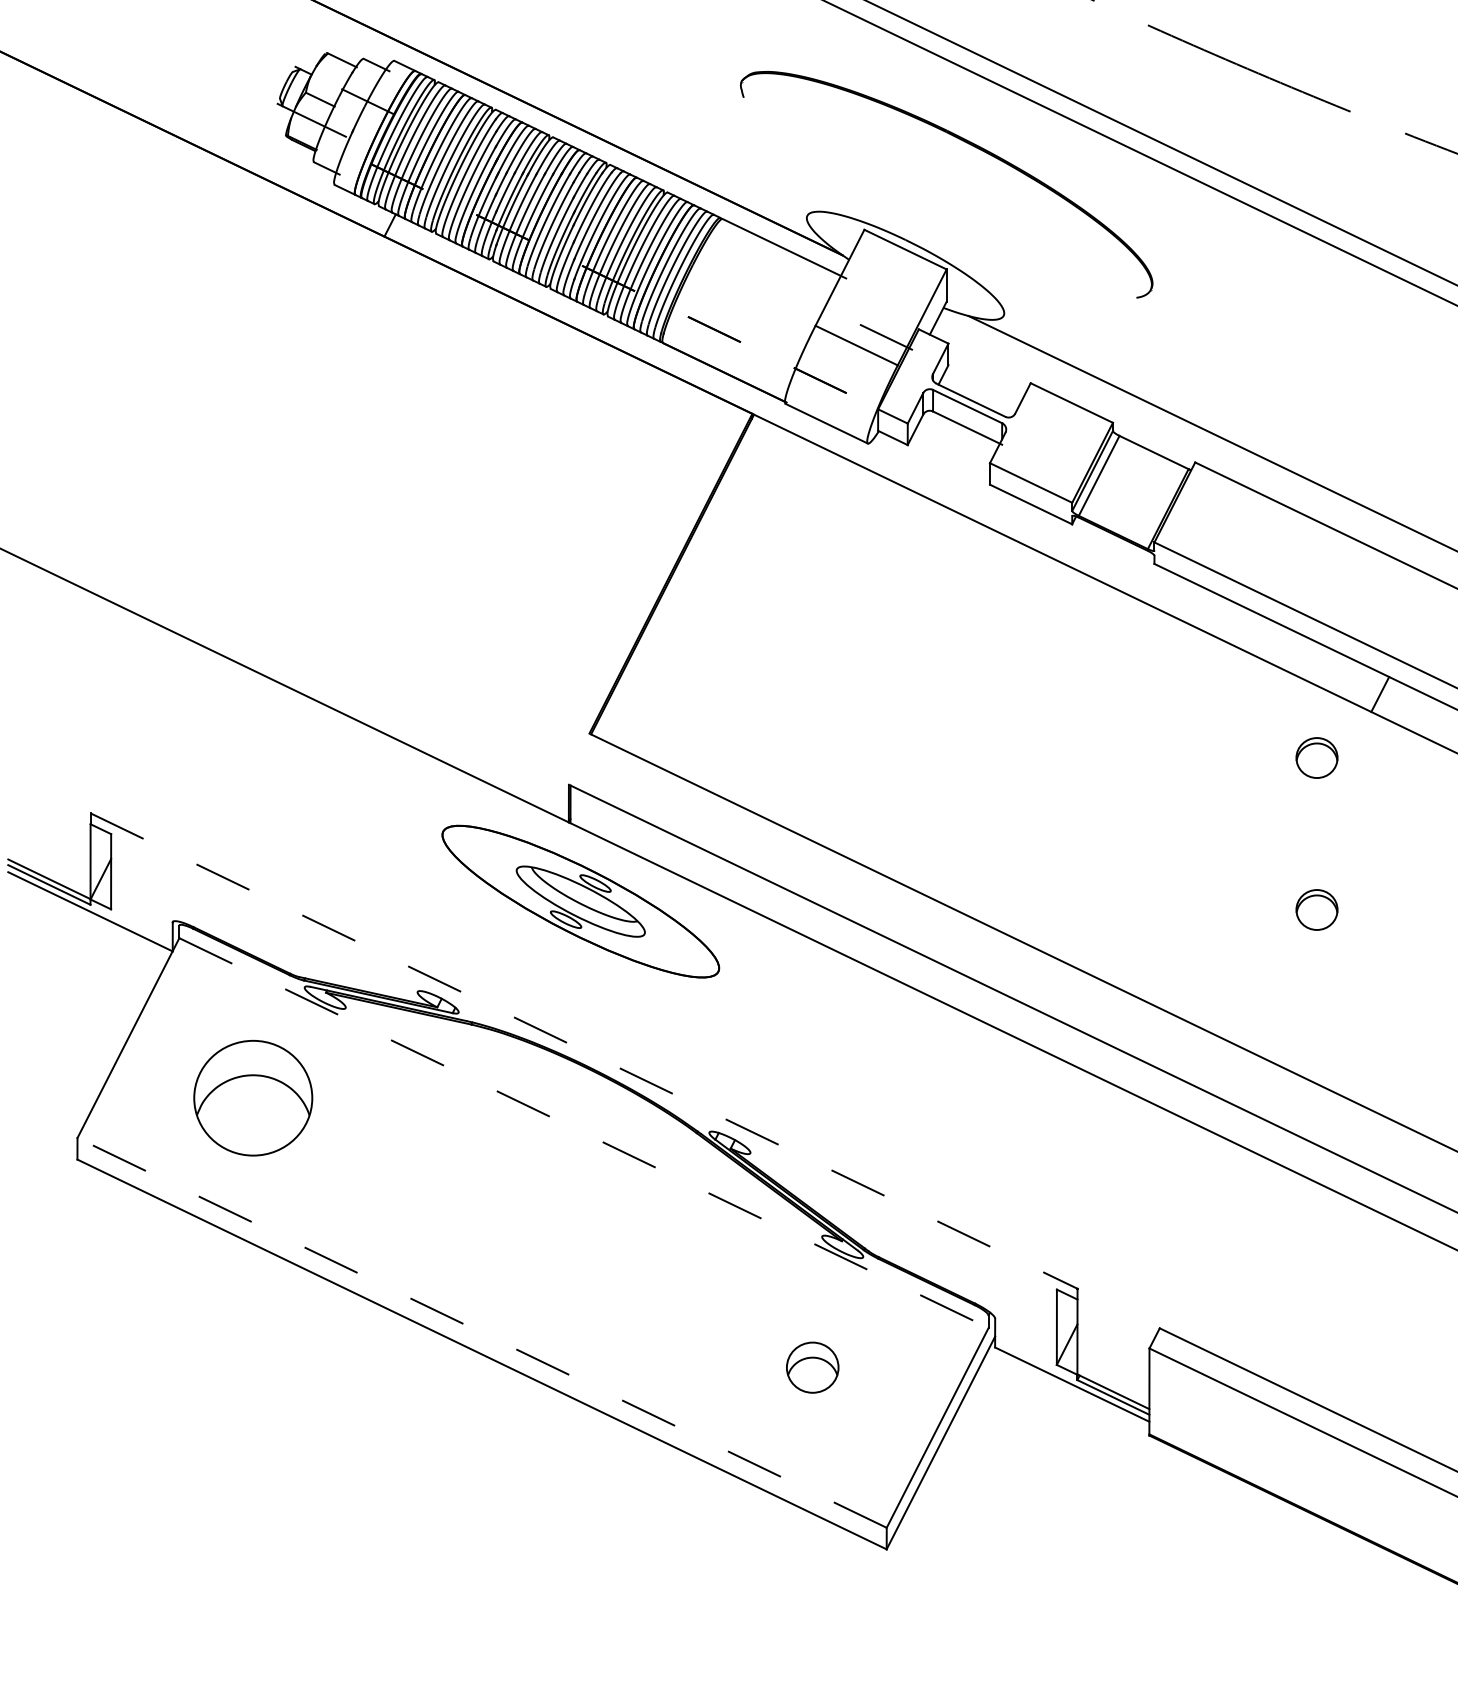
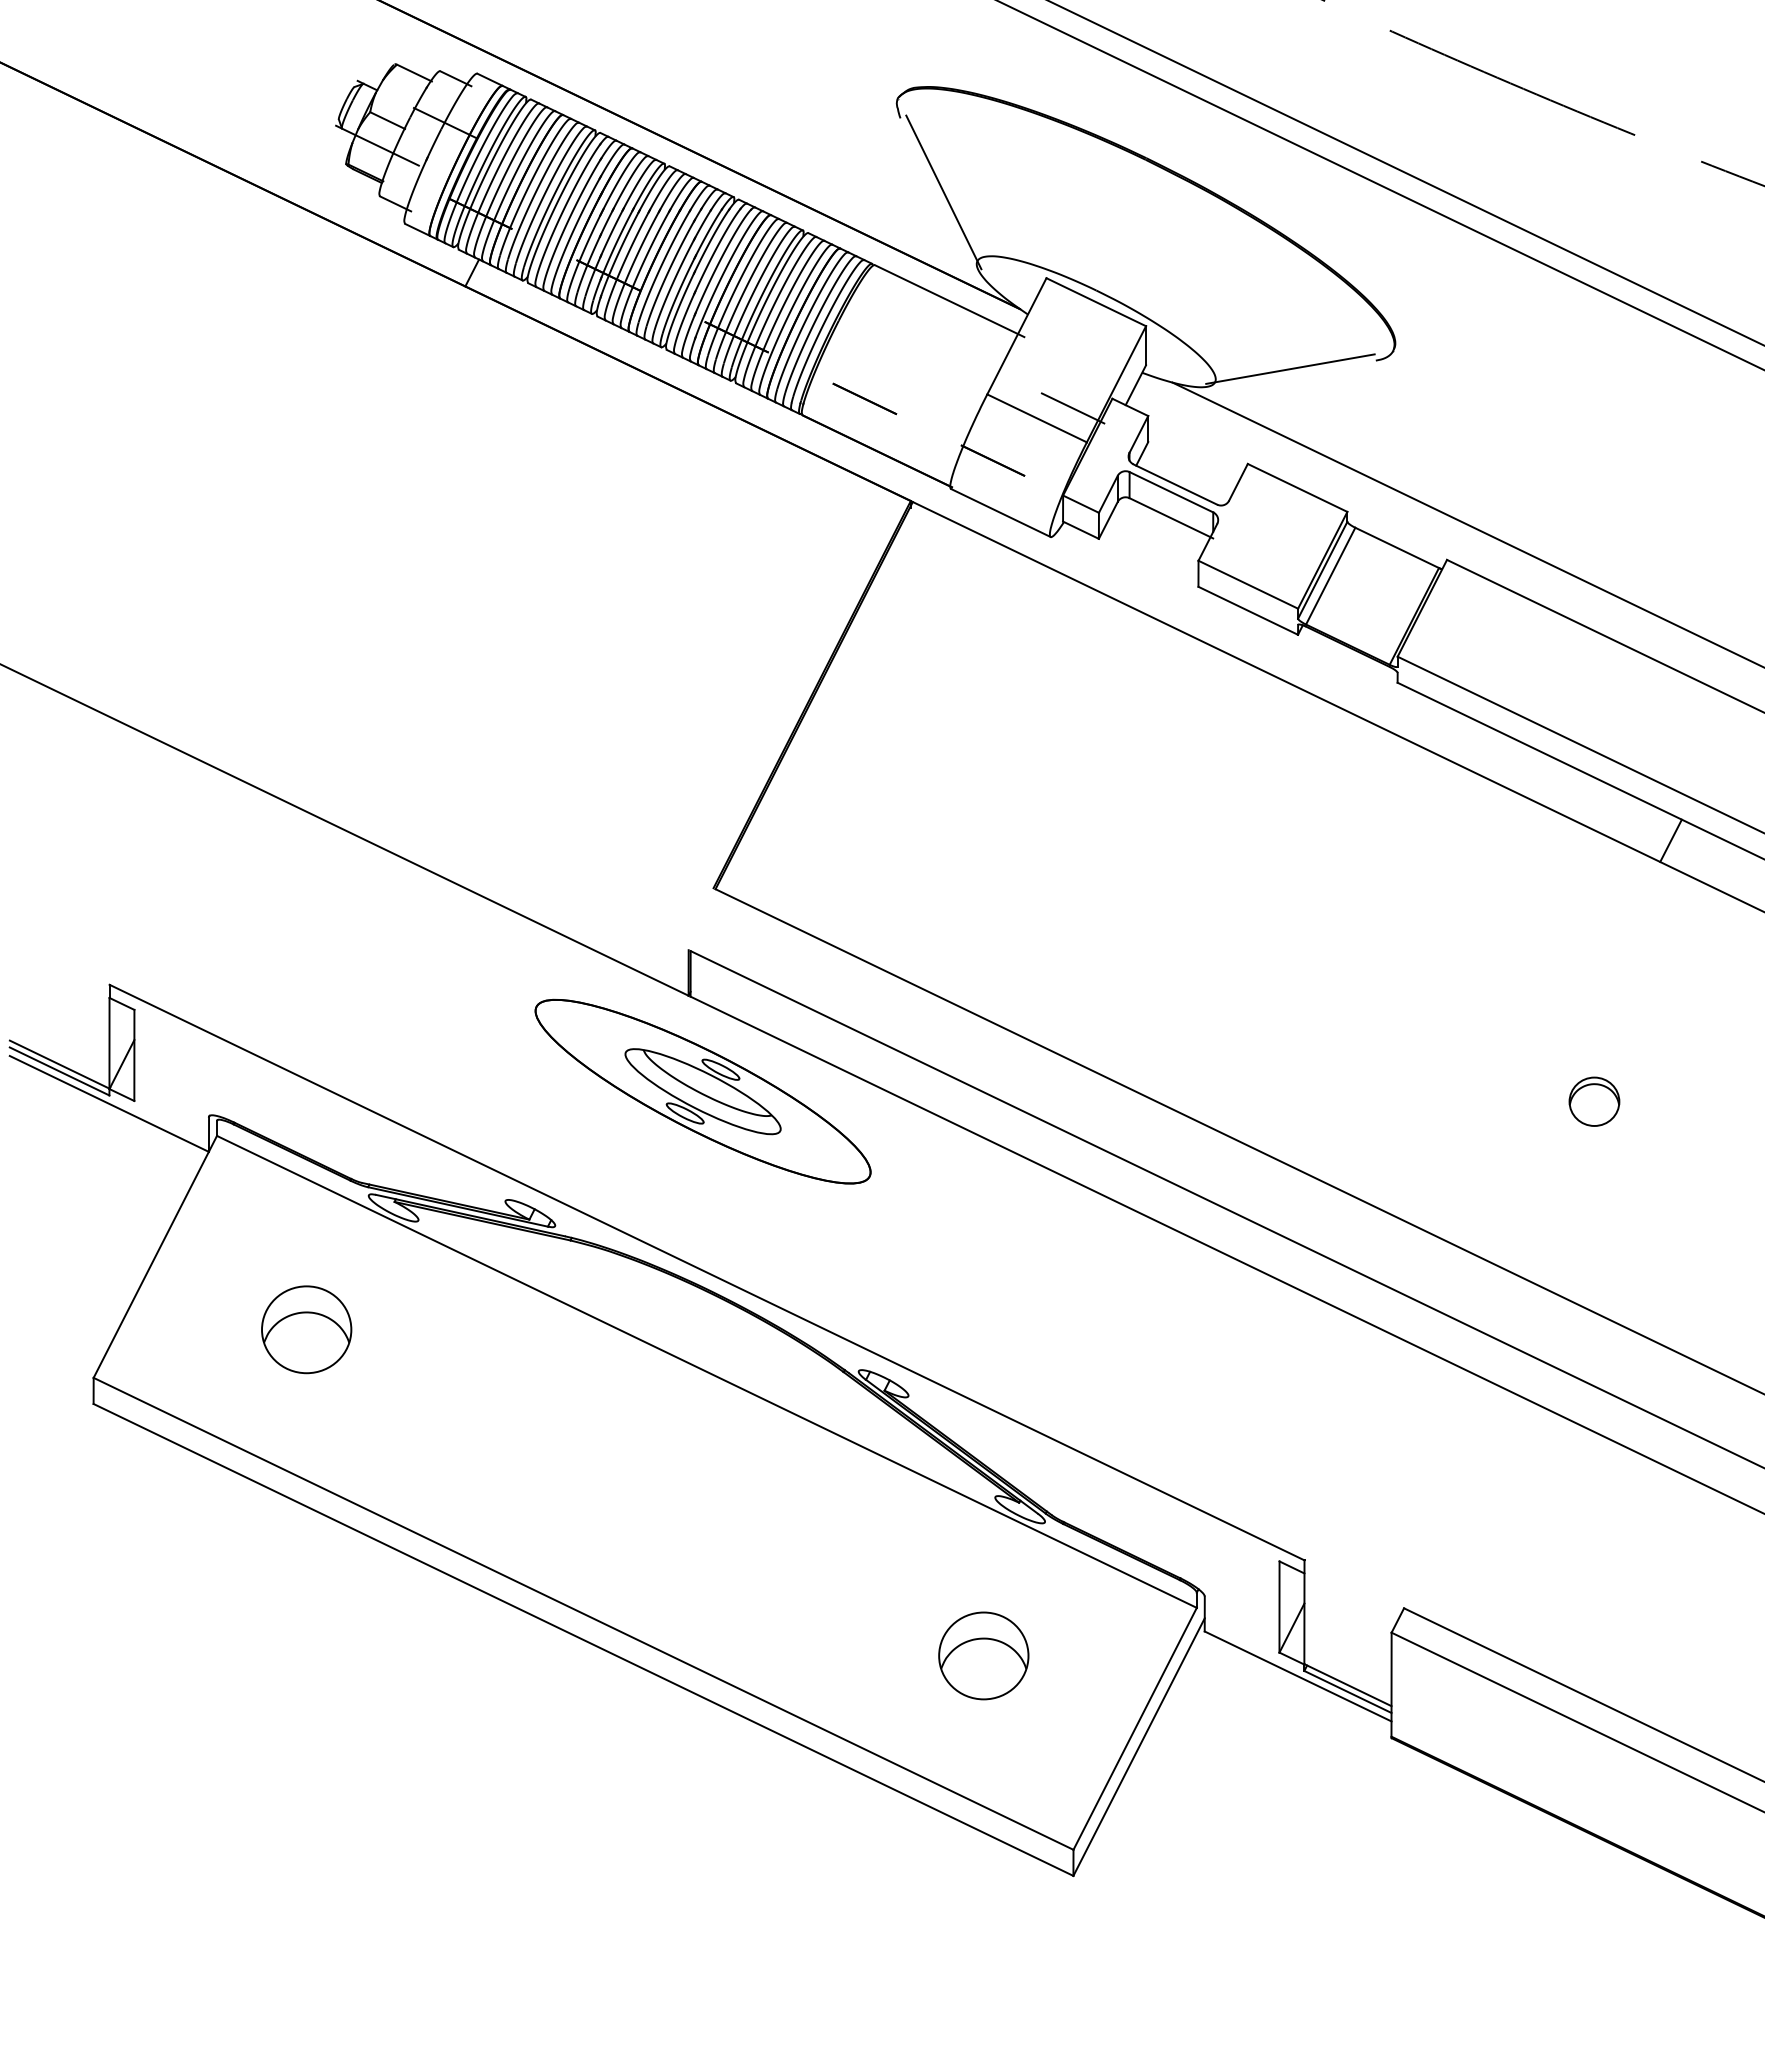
line: (779, 159) -> (943, 192), added
line: (1065, 304) -> (1290, 368), added
part: (1317, 757) -> (1594, 917), removed
line: (584, 1050) -> (707, 1272), dashed -> solid
part: (253, 1098) -> (306, 1329), size x0.62
line: (583, 1132) -> (706, 1371), dashed -> solid
line: (482, 1332) -> (583, 1613), dashed -> solid
part: (812, 1367) -> (983, 1655), size x1.43

